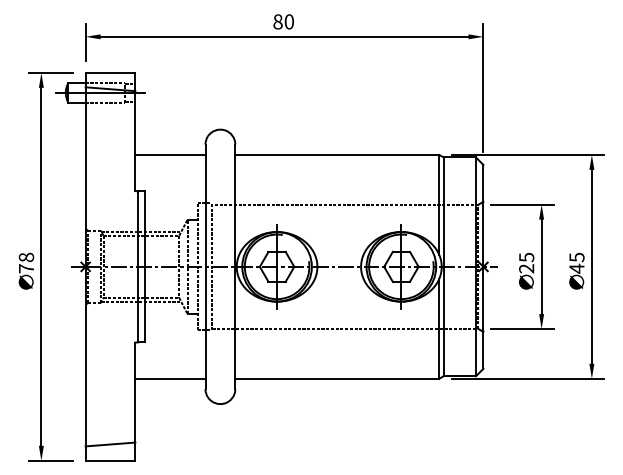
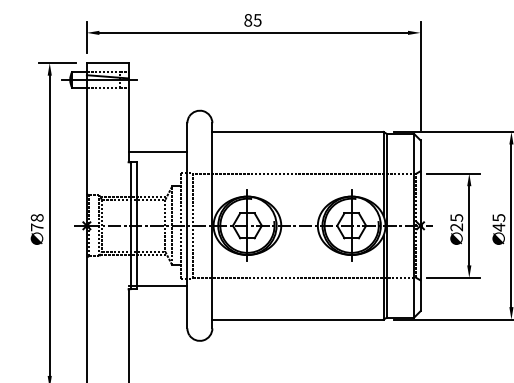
text: (288, 21) -> (257, 20), 80 -> 85
line: (170, 154) -> (158, 151), moved
line: (170, 378) -> (158, 285), moved
line: (110, 444) -> (107, 374), removed

